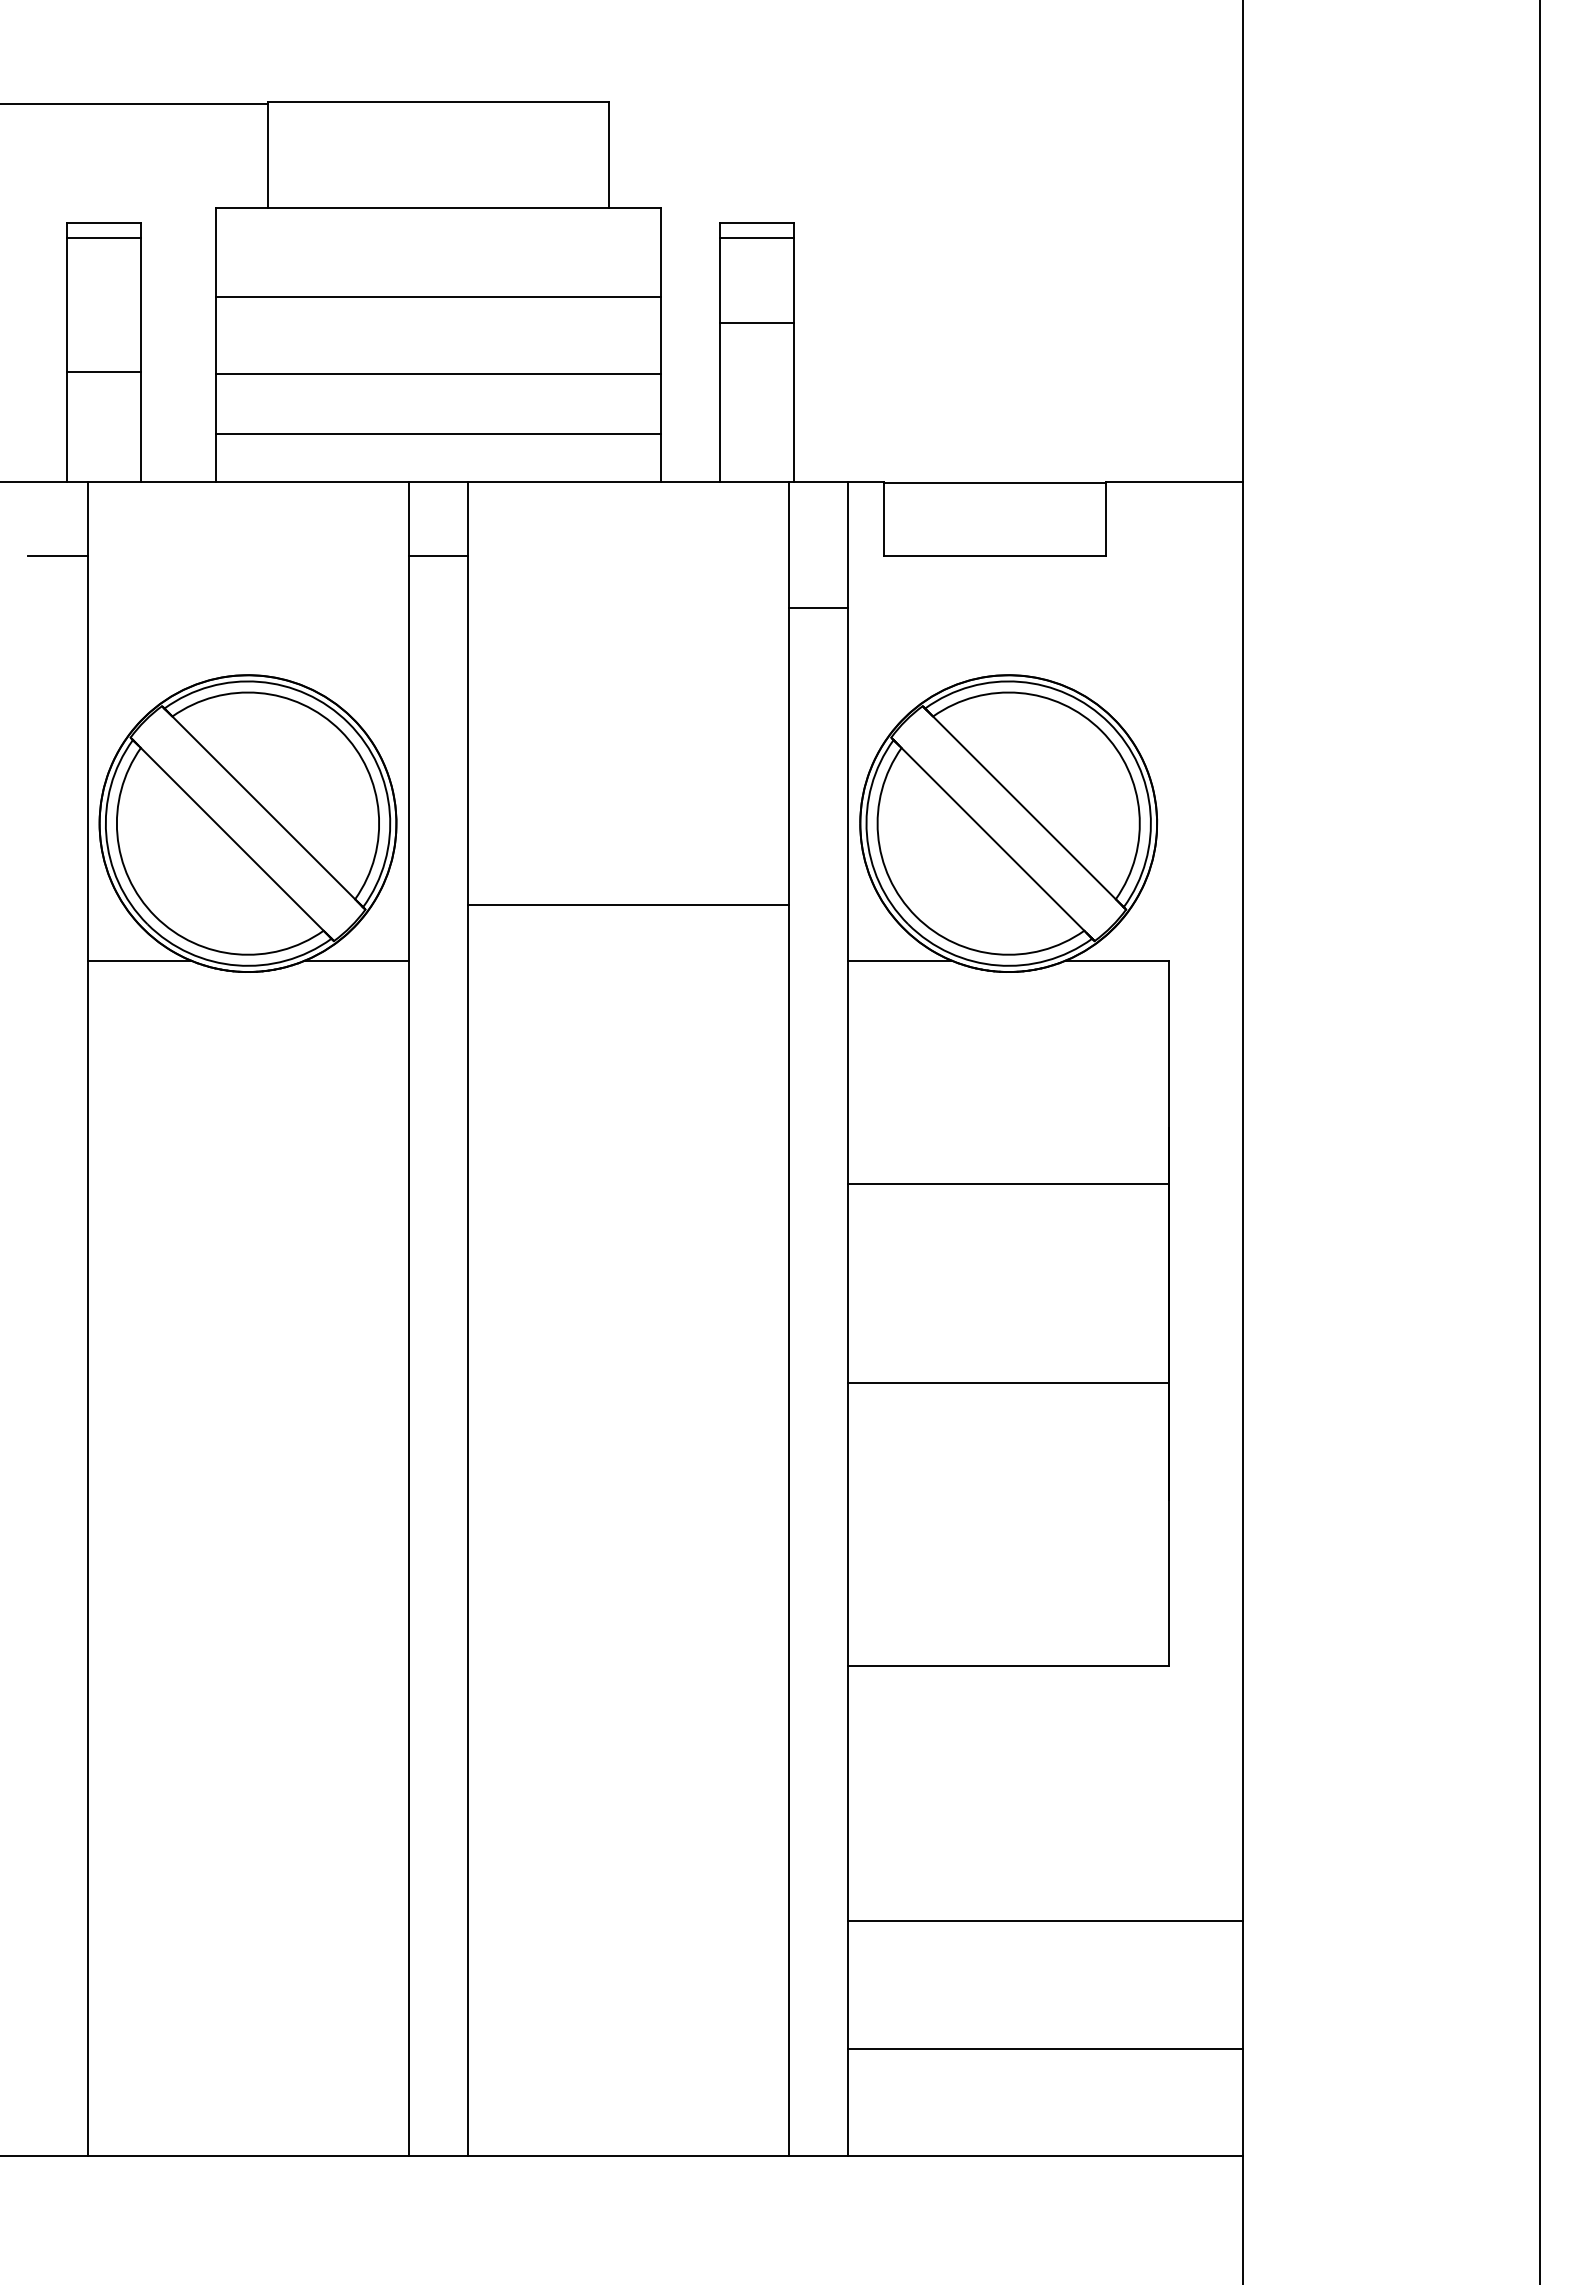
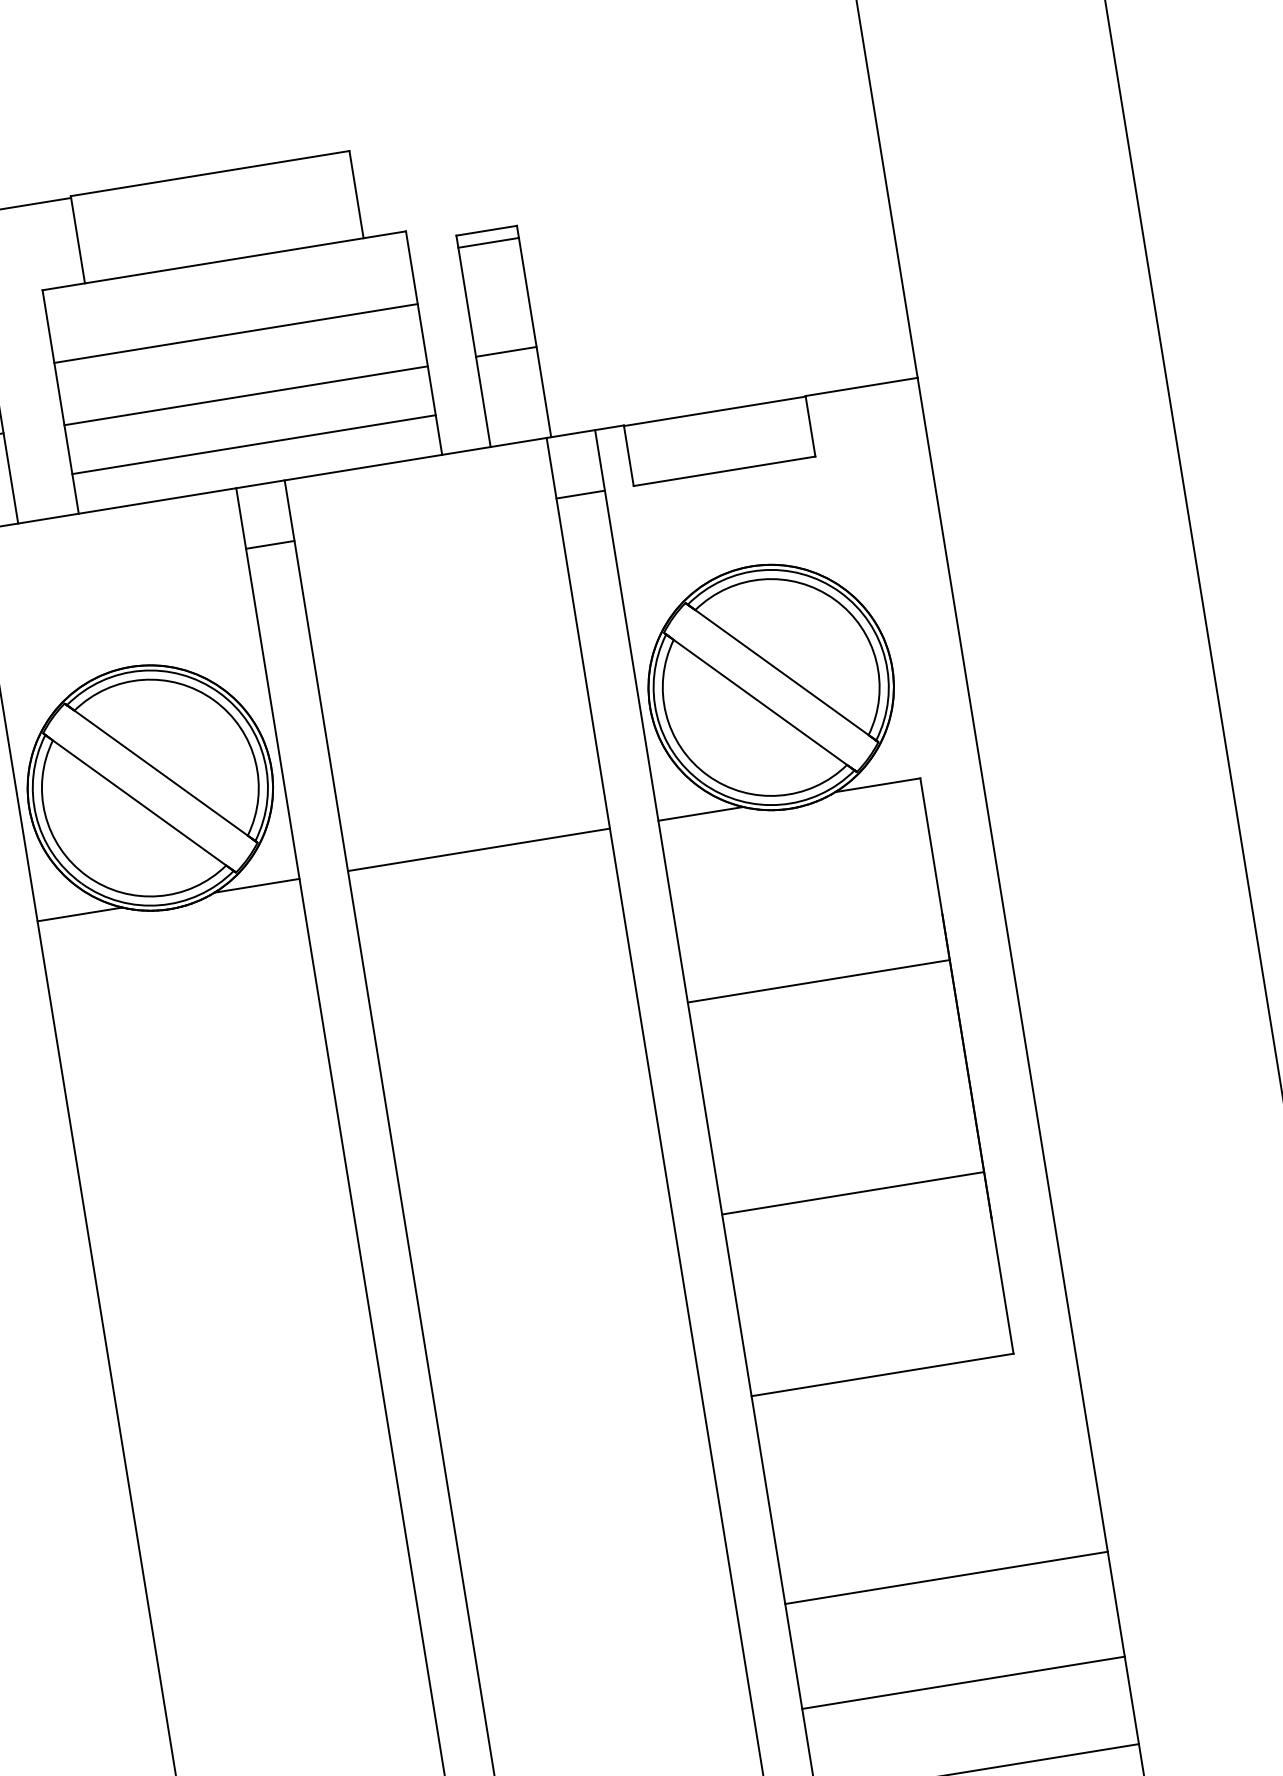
line: (757, 322) -> (506, 351), moved
line: (818, 608) -> (580, 494), moved
line: (627, 904) -> (478, 849), moved
line: (1008, 1383) -> (852, 1193), moved

